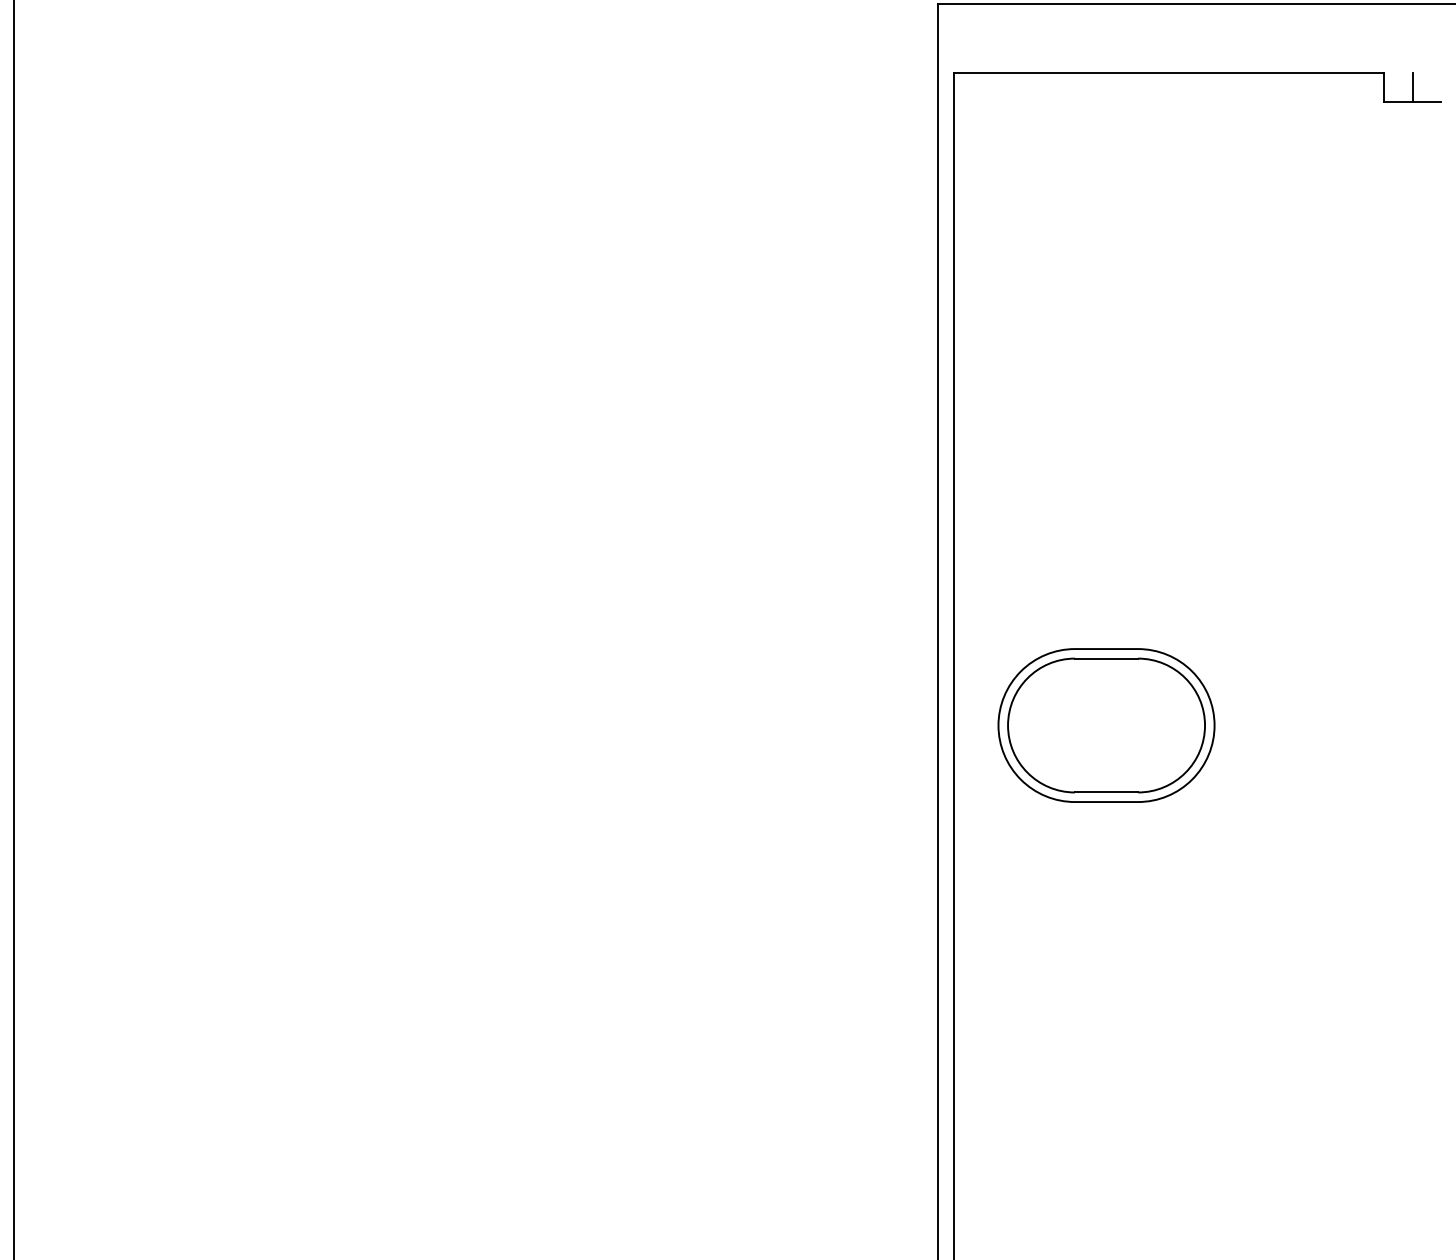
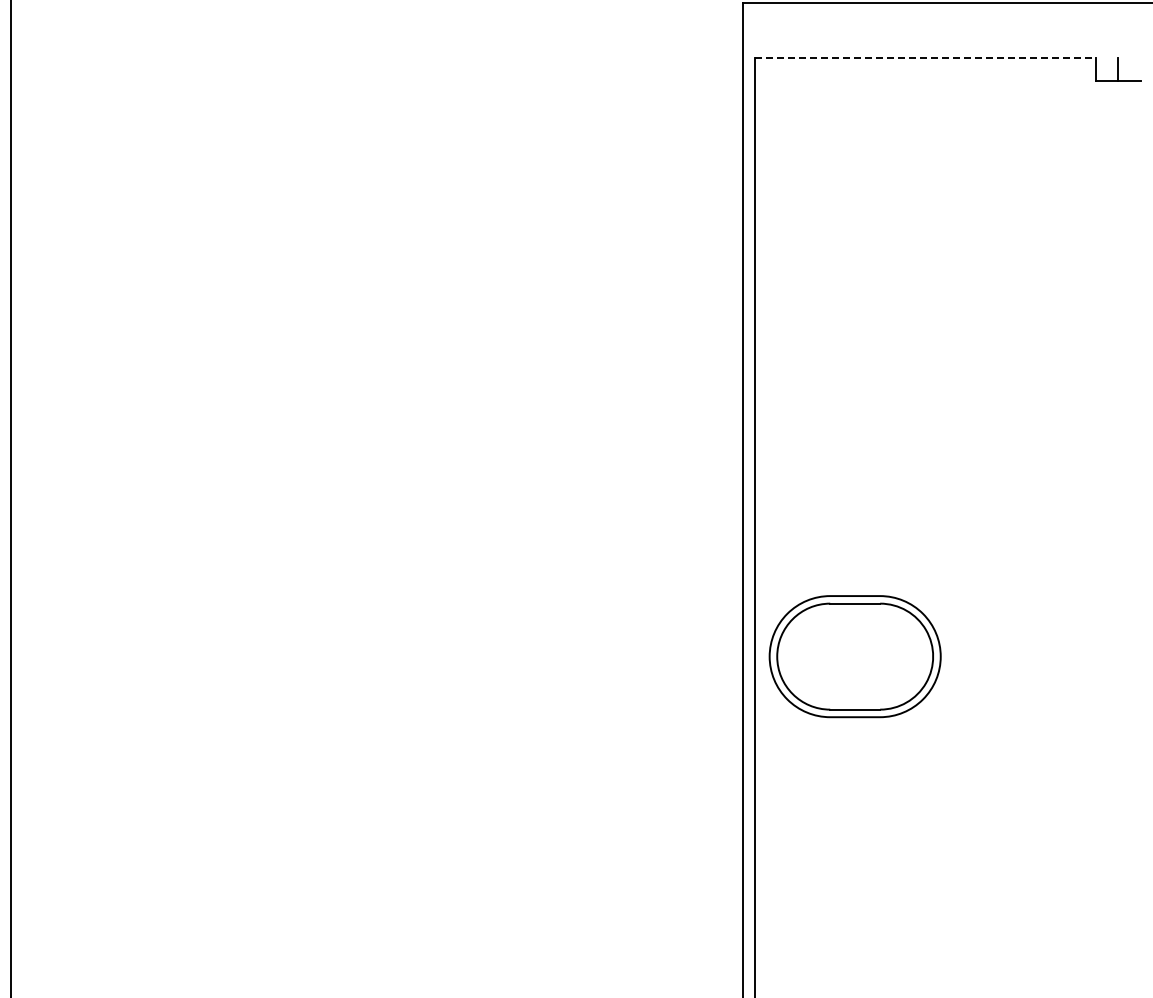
line: (1168, 72) -> (925, 57), solid -> dashed
part: (1105, 725) -> (854, 656), moved

